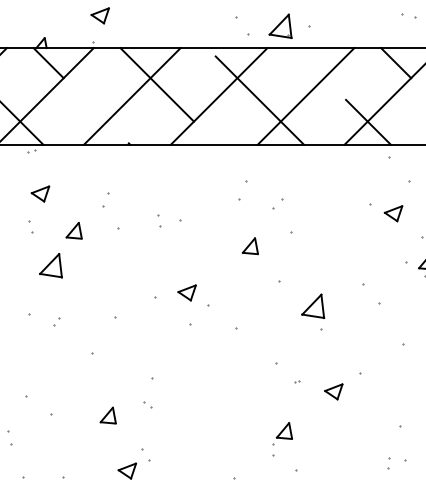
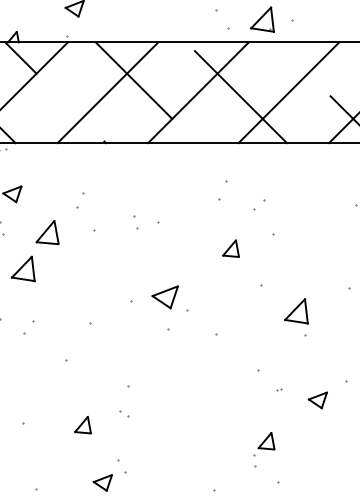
part: (73, 230) -> (46, 232), size x1.4
part: (186, 292) -> (164, 296), size x1.4
part: (56, 321) -> (29, 327), size x1.6

